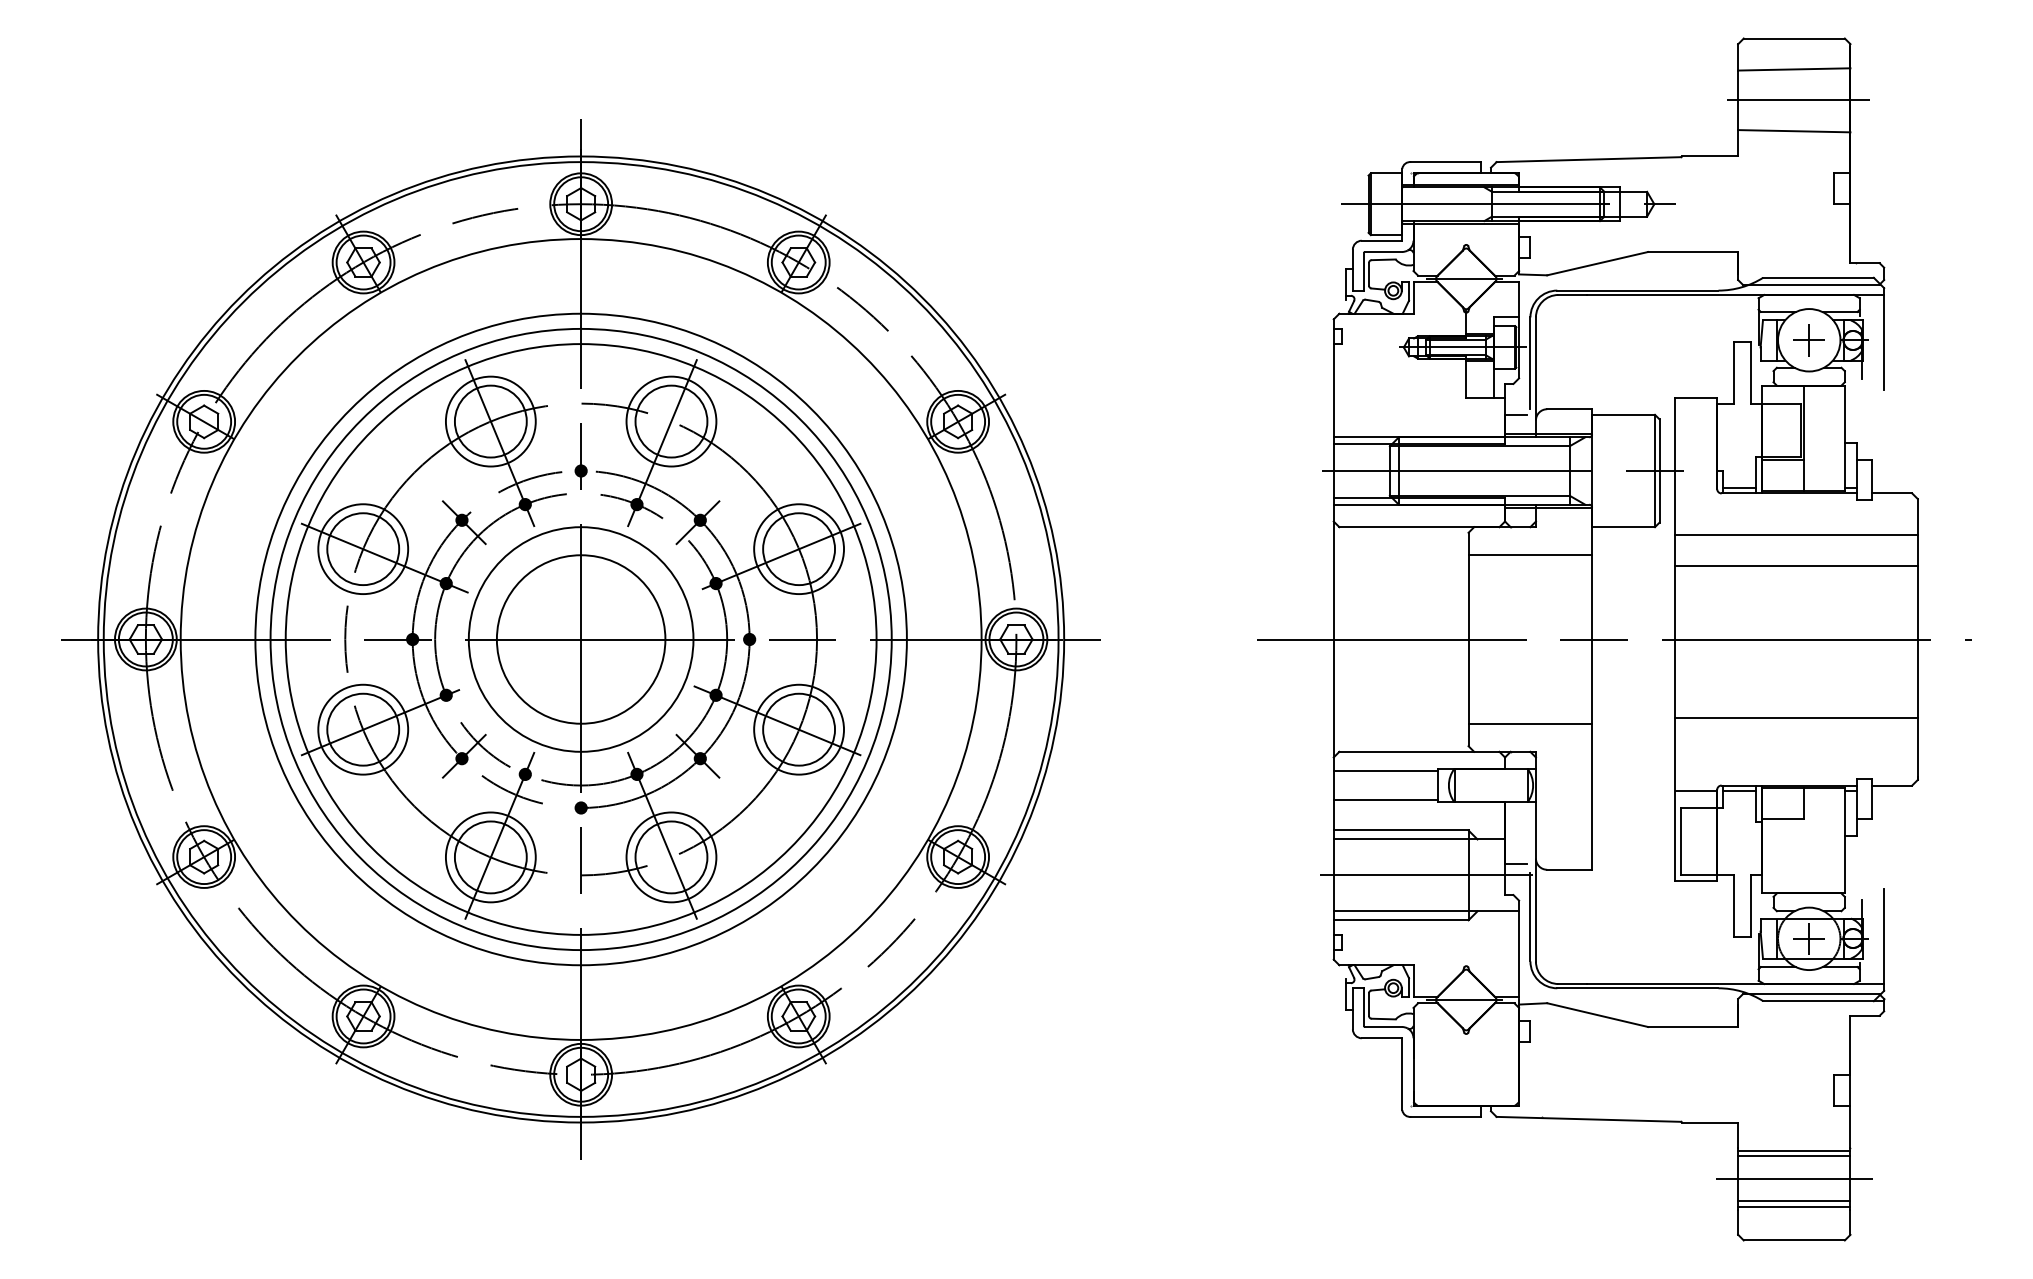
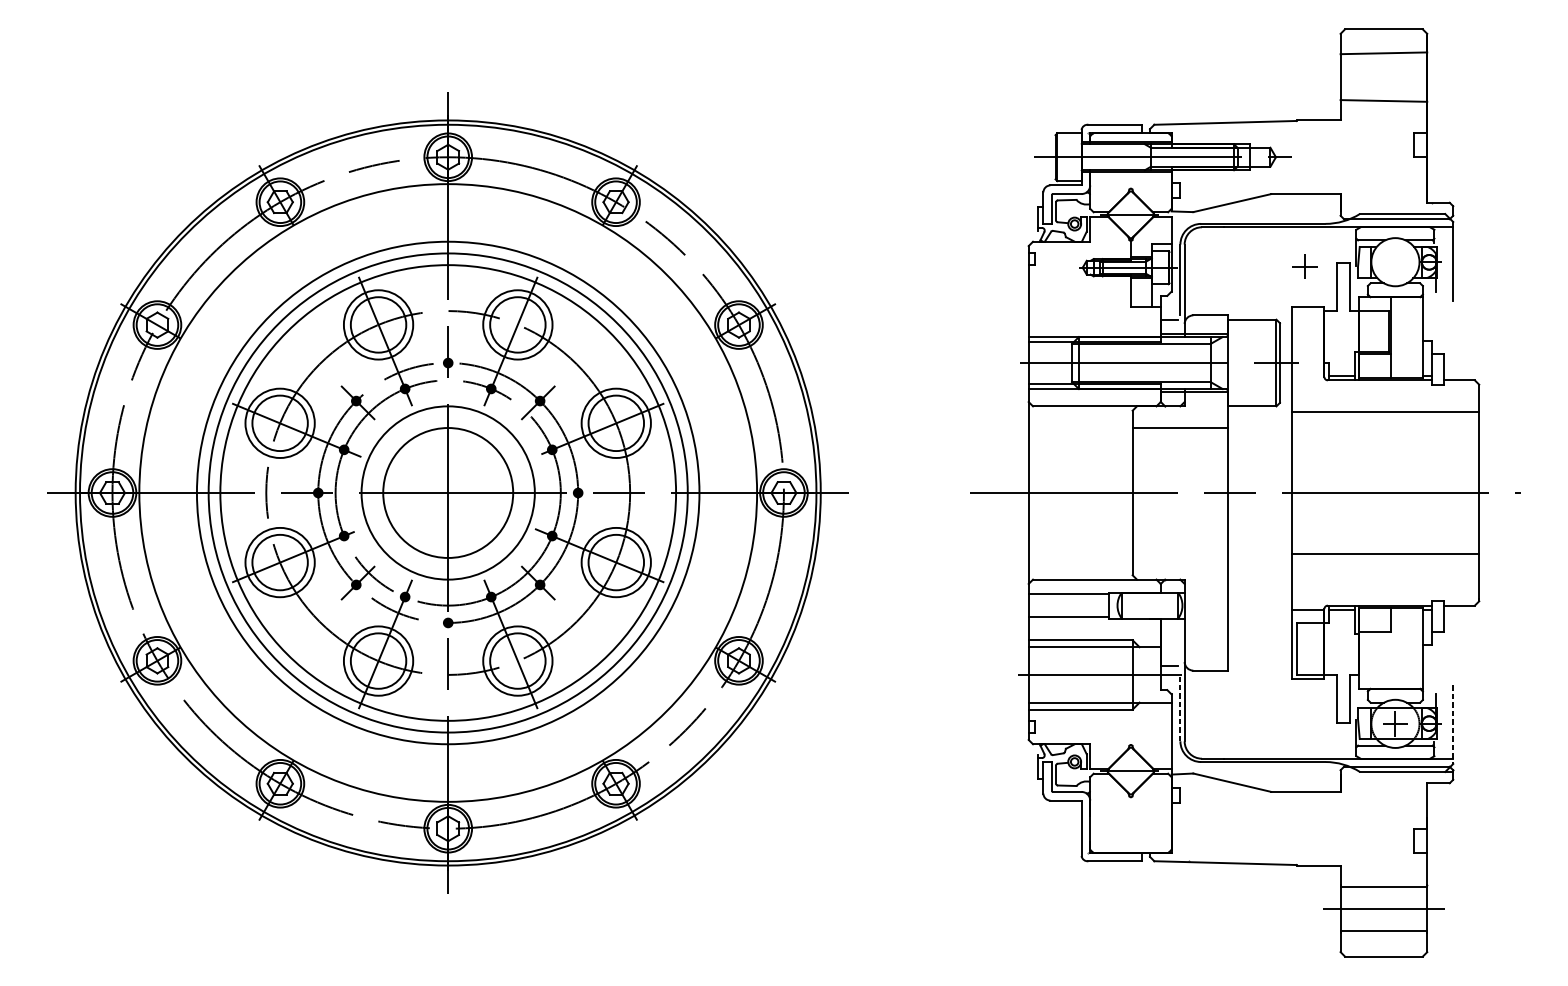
line: (1798, 100) -> (1387, 77), removed
part: (1808, 340) -> (1304, 267), moved
line: (1796, 566) -> (1385, 436), removed
line: (1530, 723) -> (1180, 557), removed
line: (1530, 916) -> (1180, 706), solid -> dashed
line: (1884, 940) -> (1453, 725), solid -> dashed
line: (1794, 1156) -> (1384, 891), removed
line: (1794, 1201) -> (1384, 926), removed

